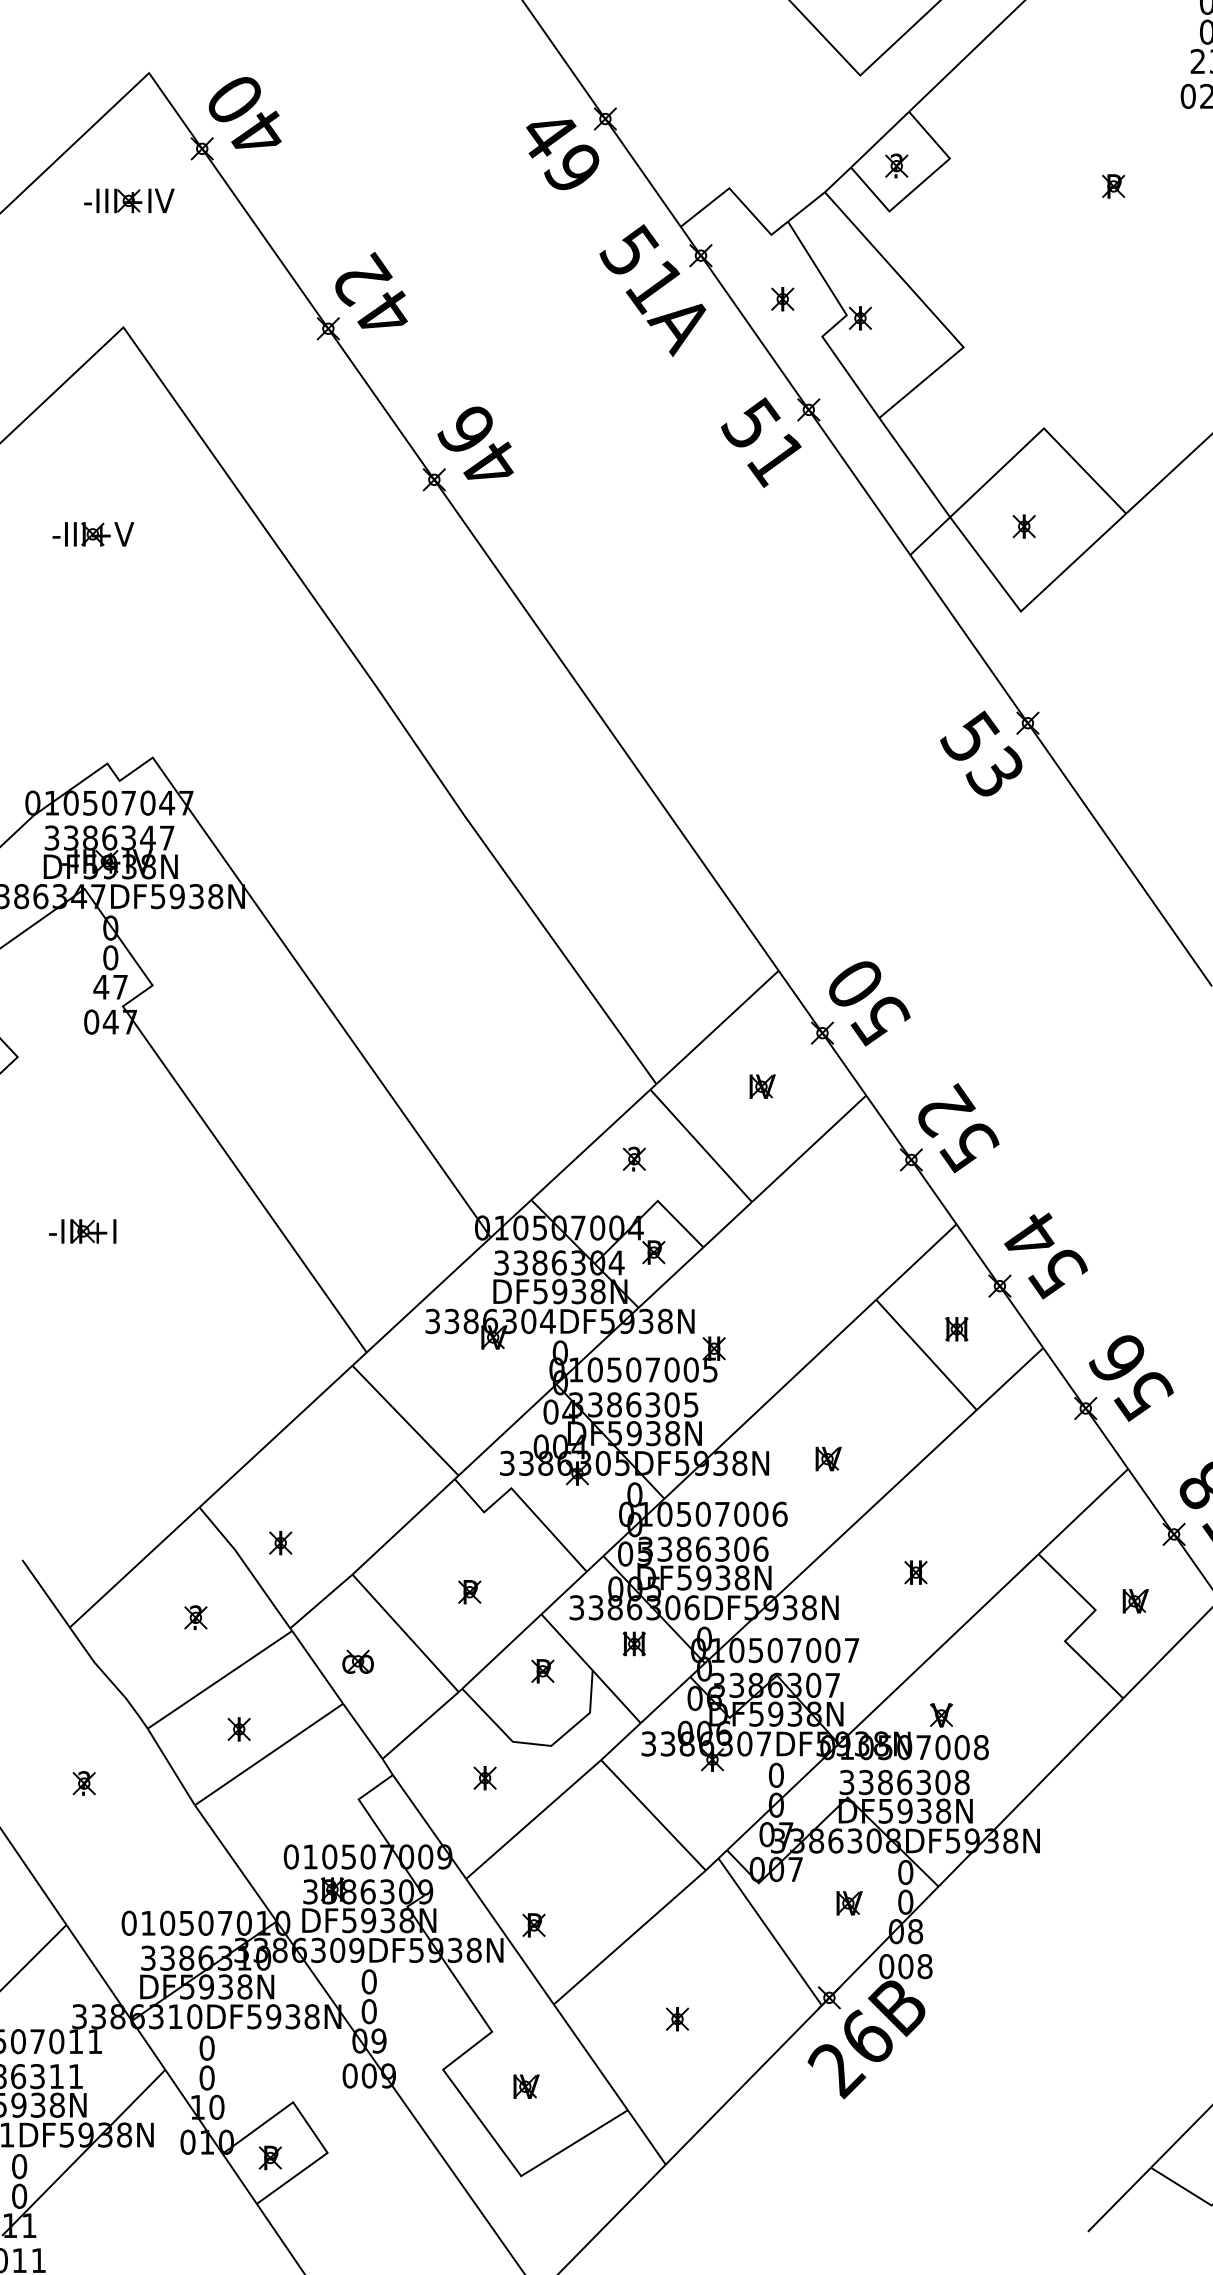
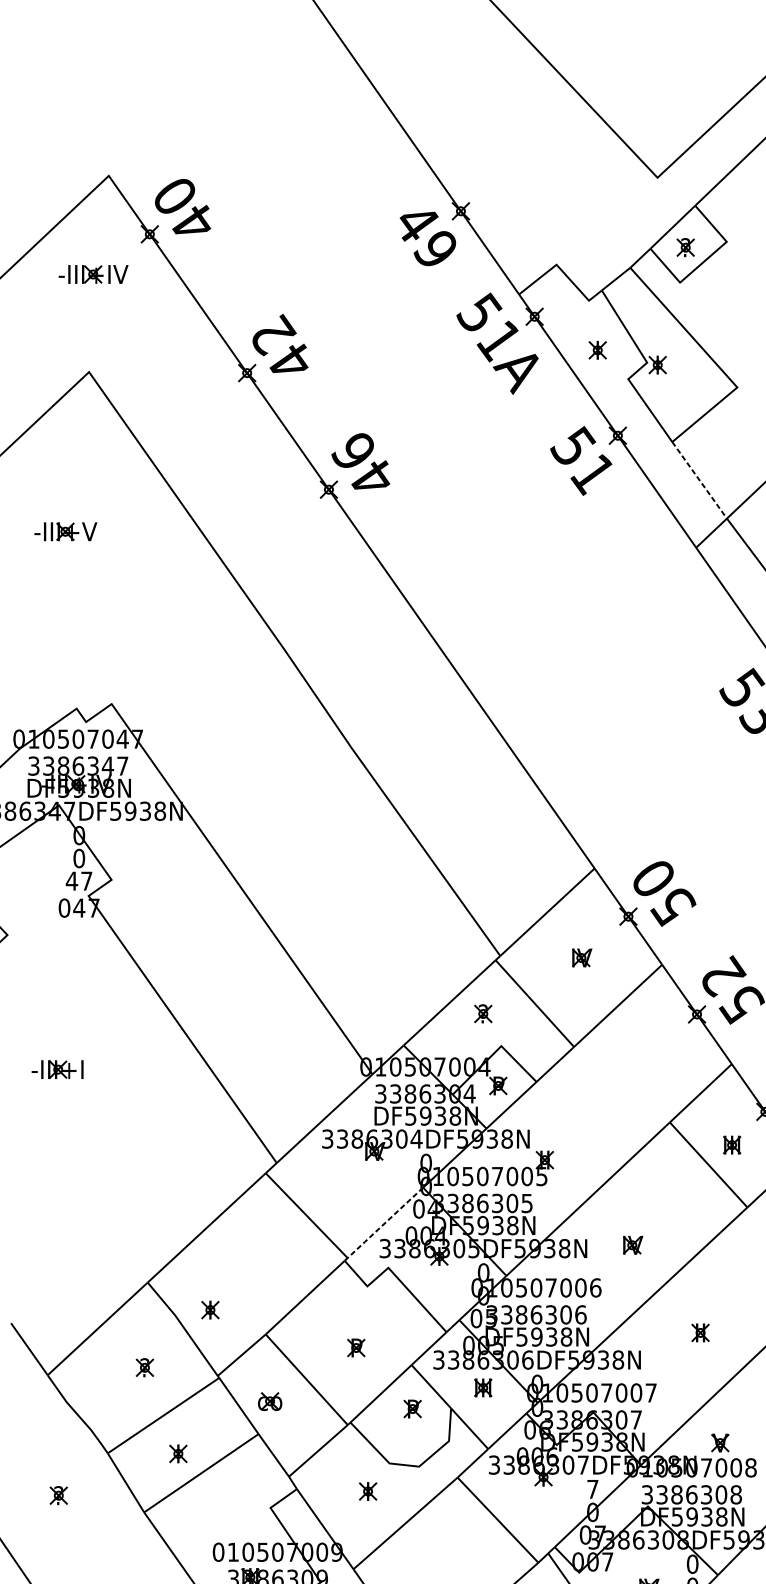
line: (914, 467) -> (699, 480), solid -> dashed
line: (507, 1430) -> (385, 1223), solid -> dashed
text: (775, 1774) -> (592, 1488), 0 -> 7

